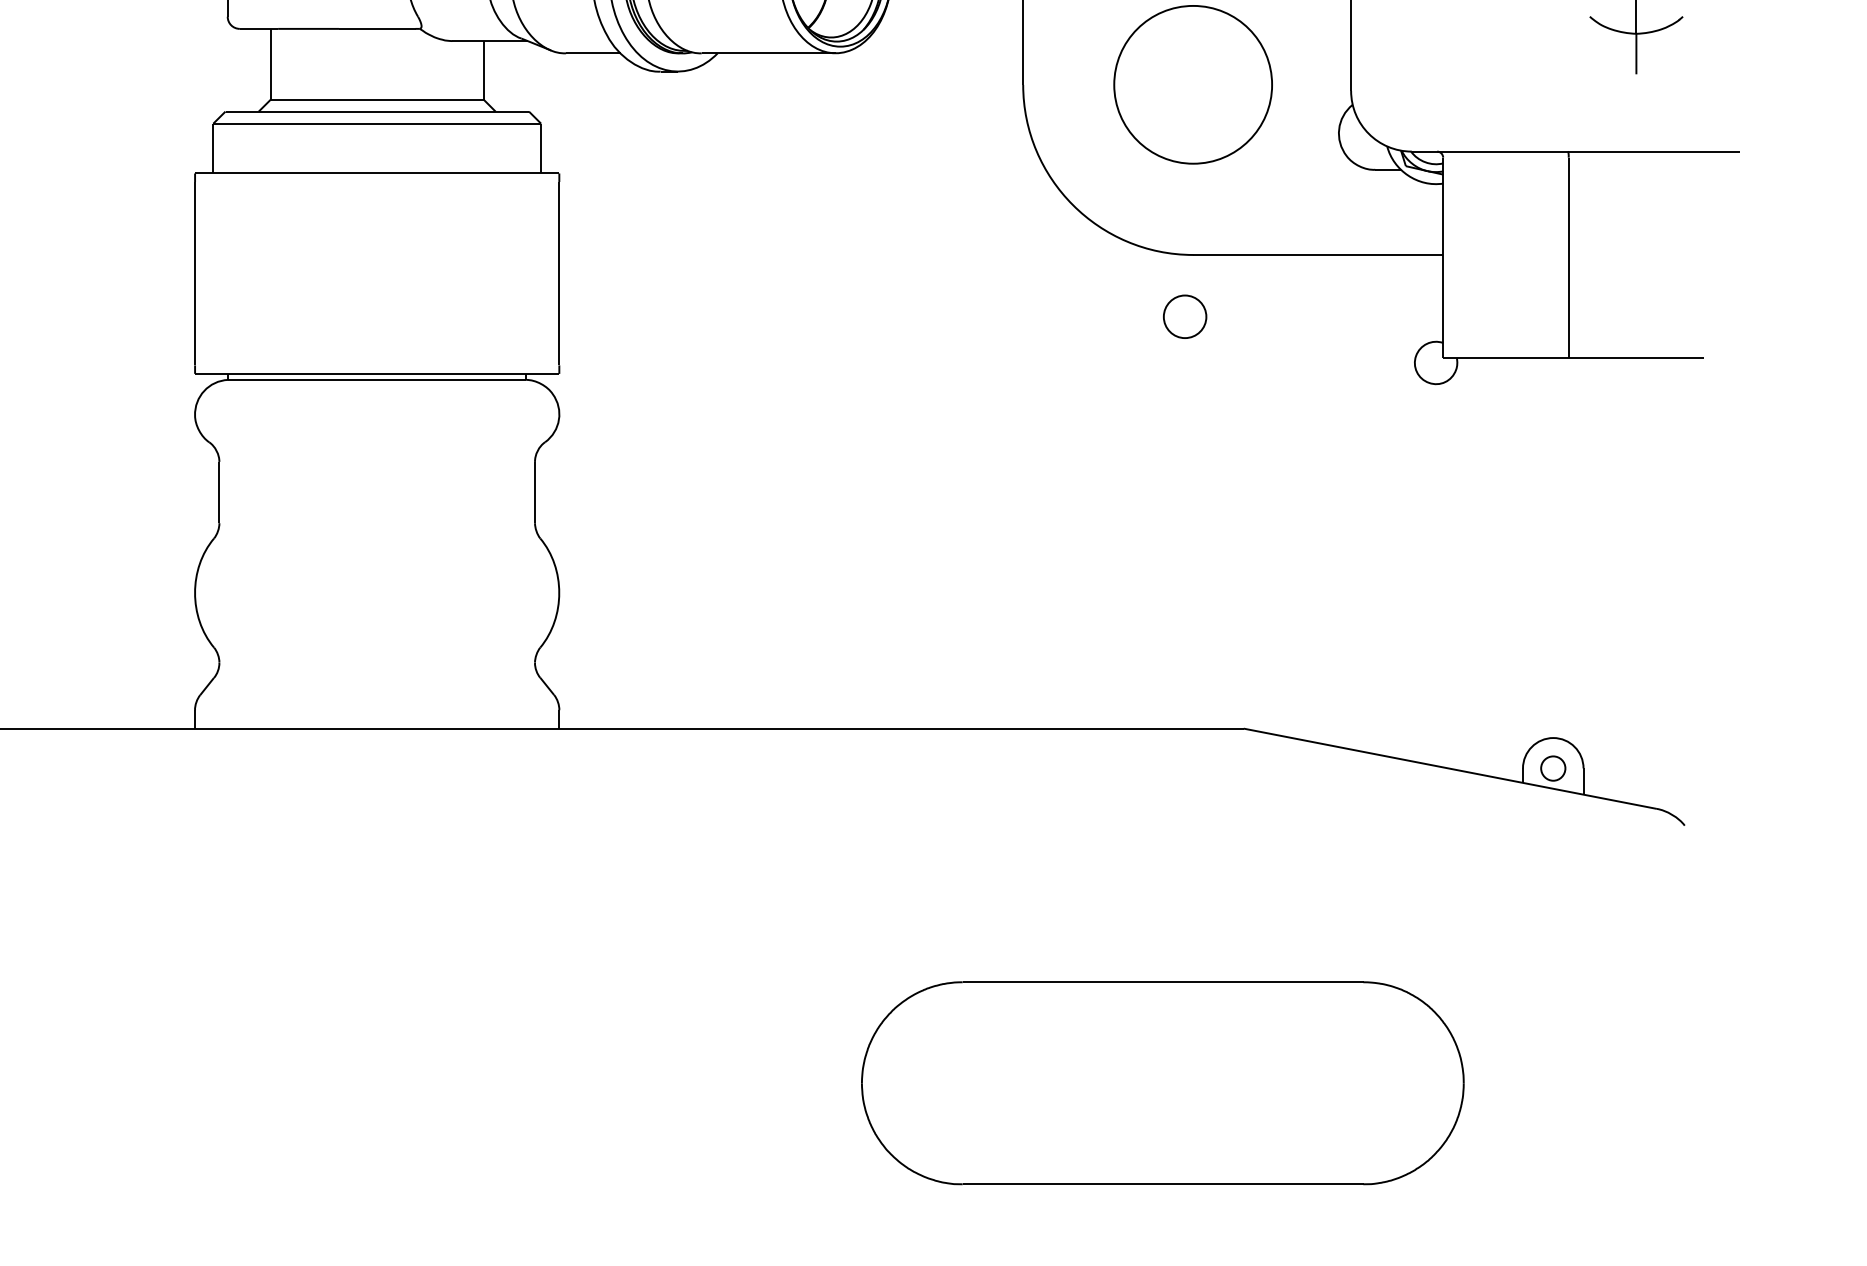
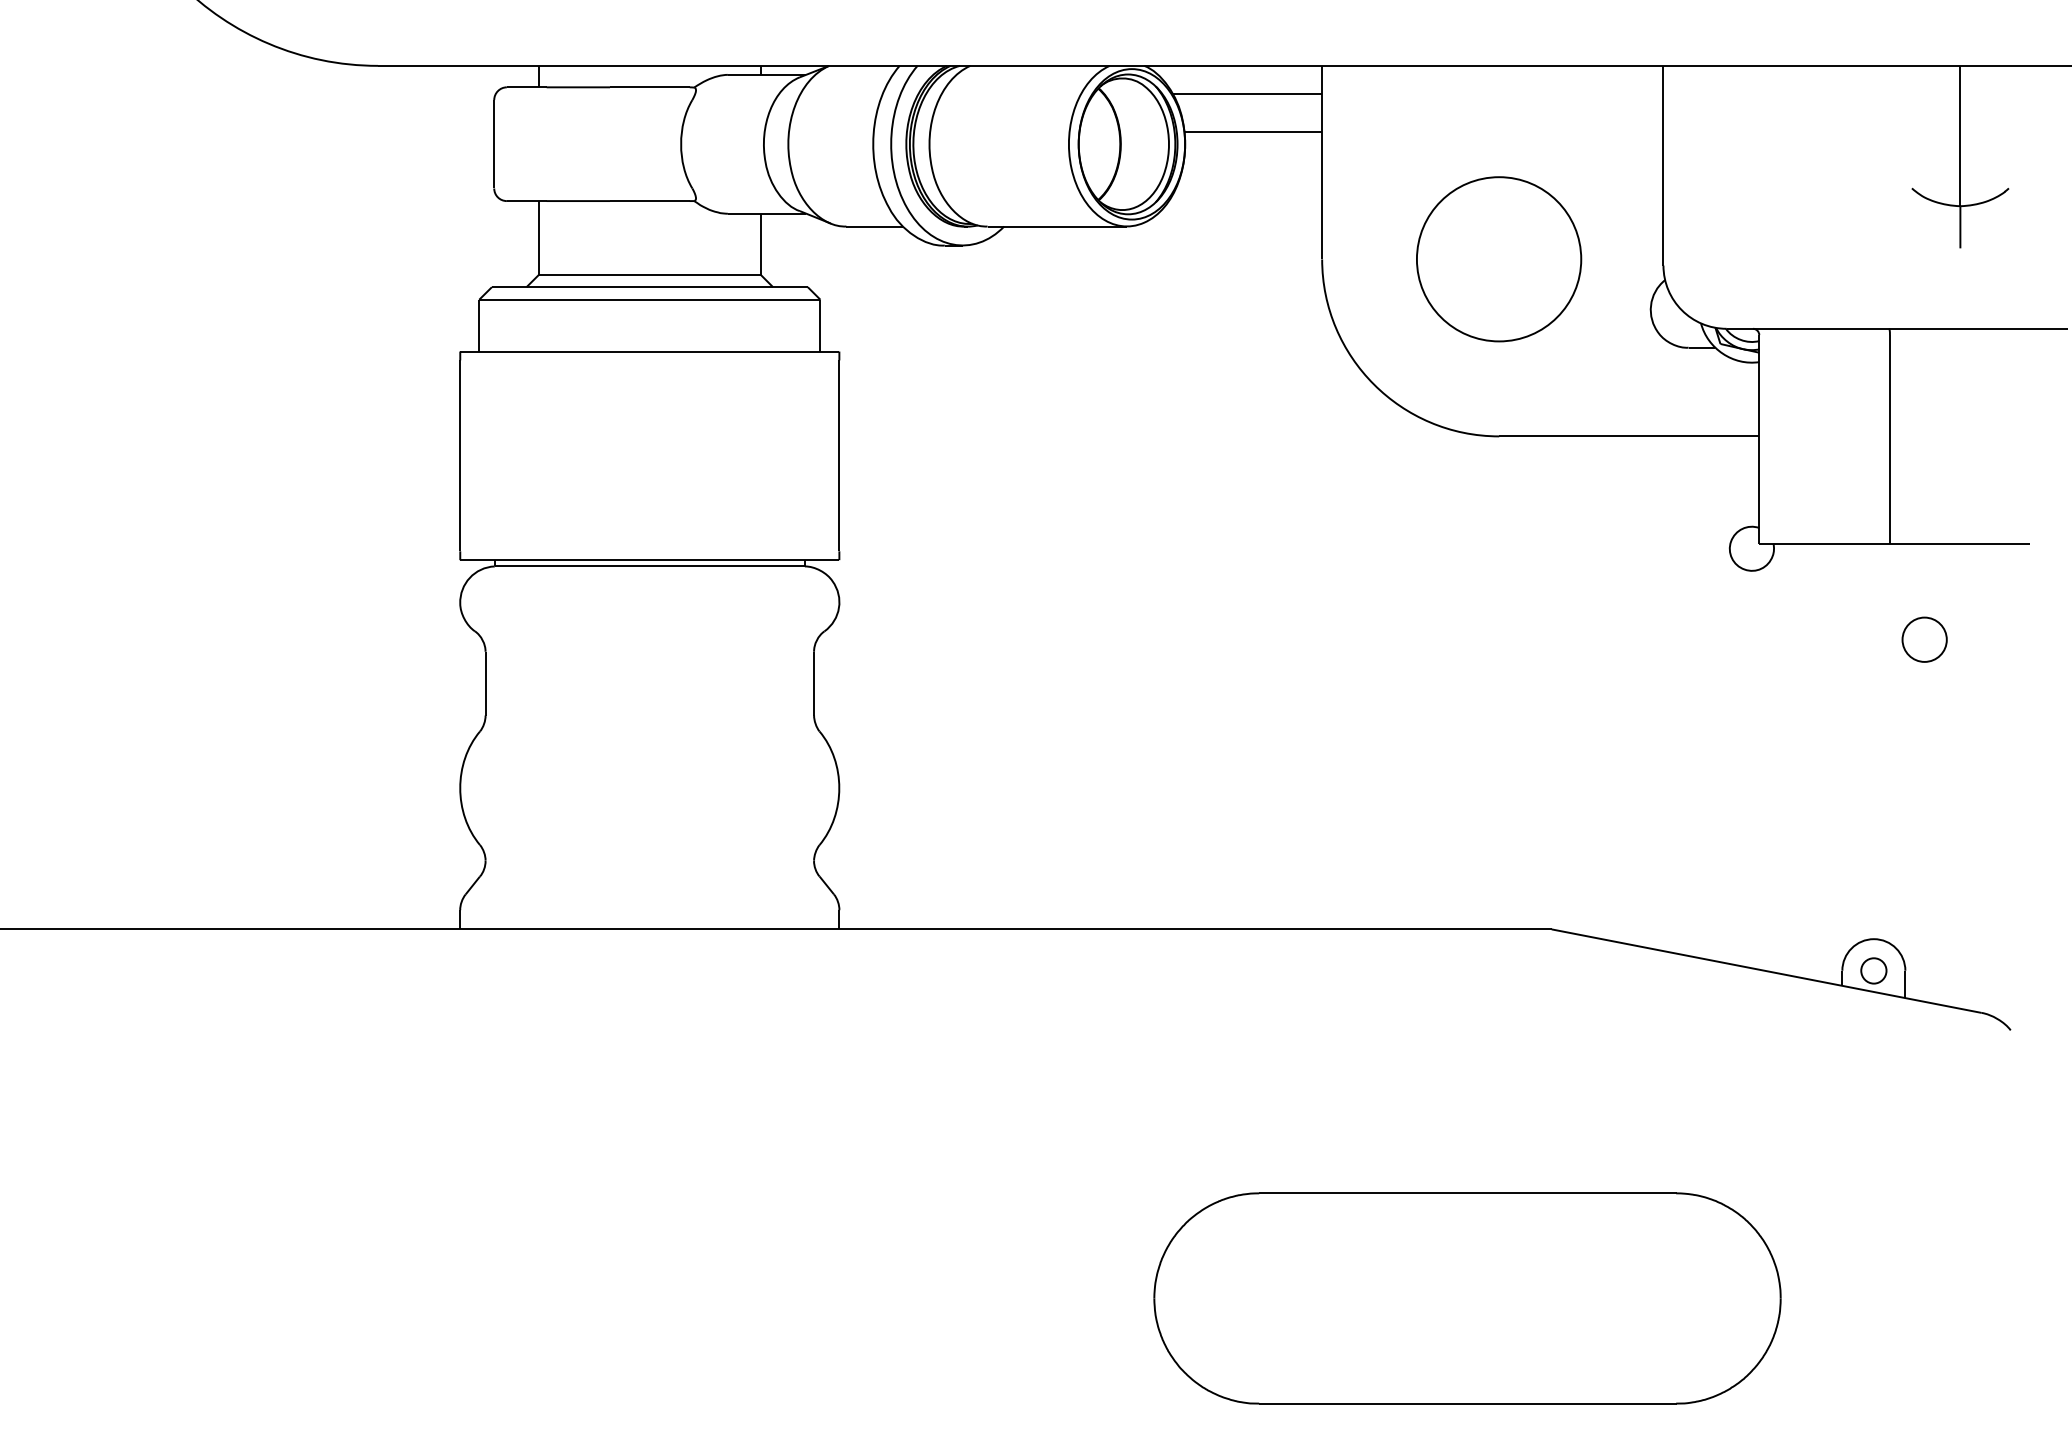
part: (1184, 316) -> (1924, 639), moved

